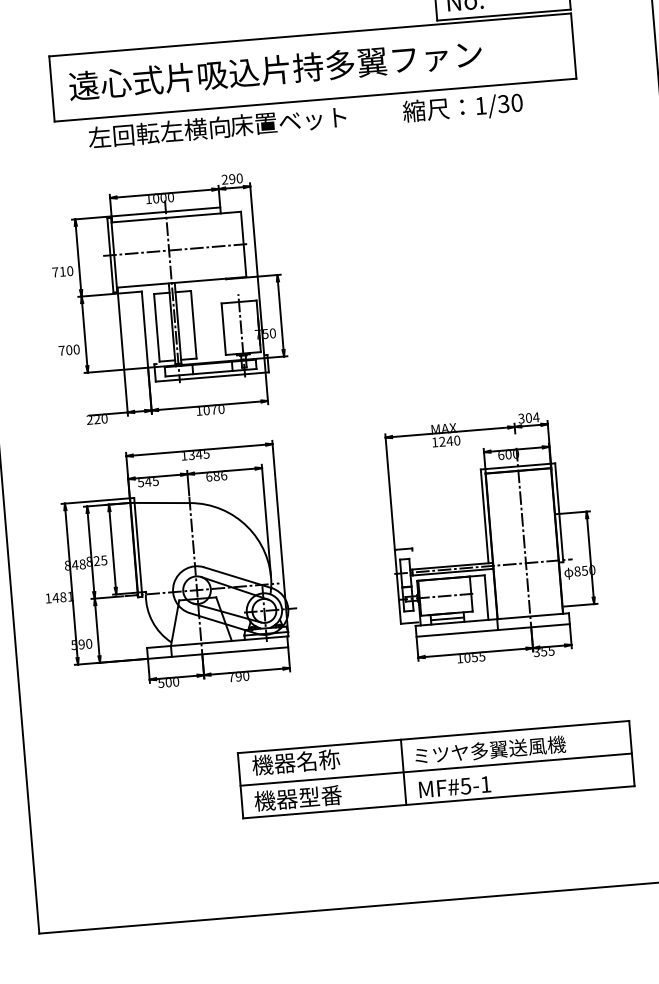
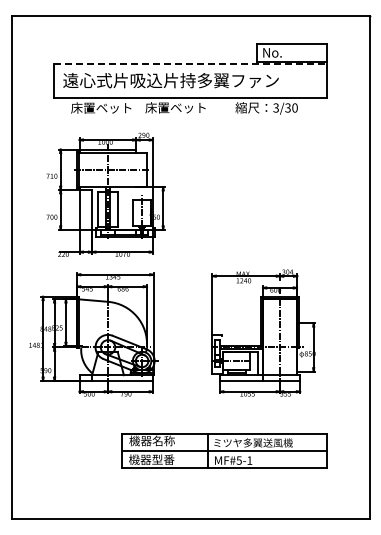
line: (310, 34) -> (190, 63), solid -> dashed
text: (479, 105) -> (275, 107), 1/30 -> 3/30
text: (158, 131) -> (107, 107), 左回転左横向 -> 床置ベット

